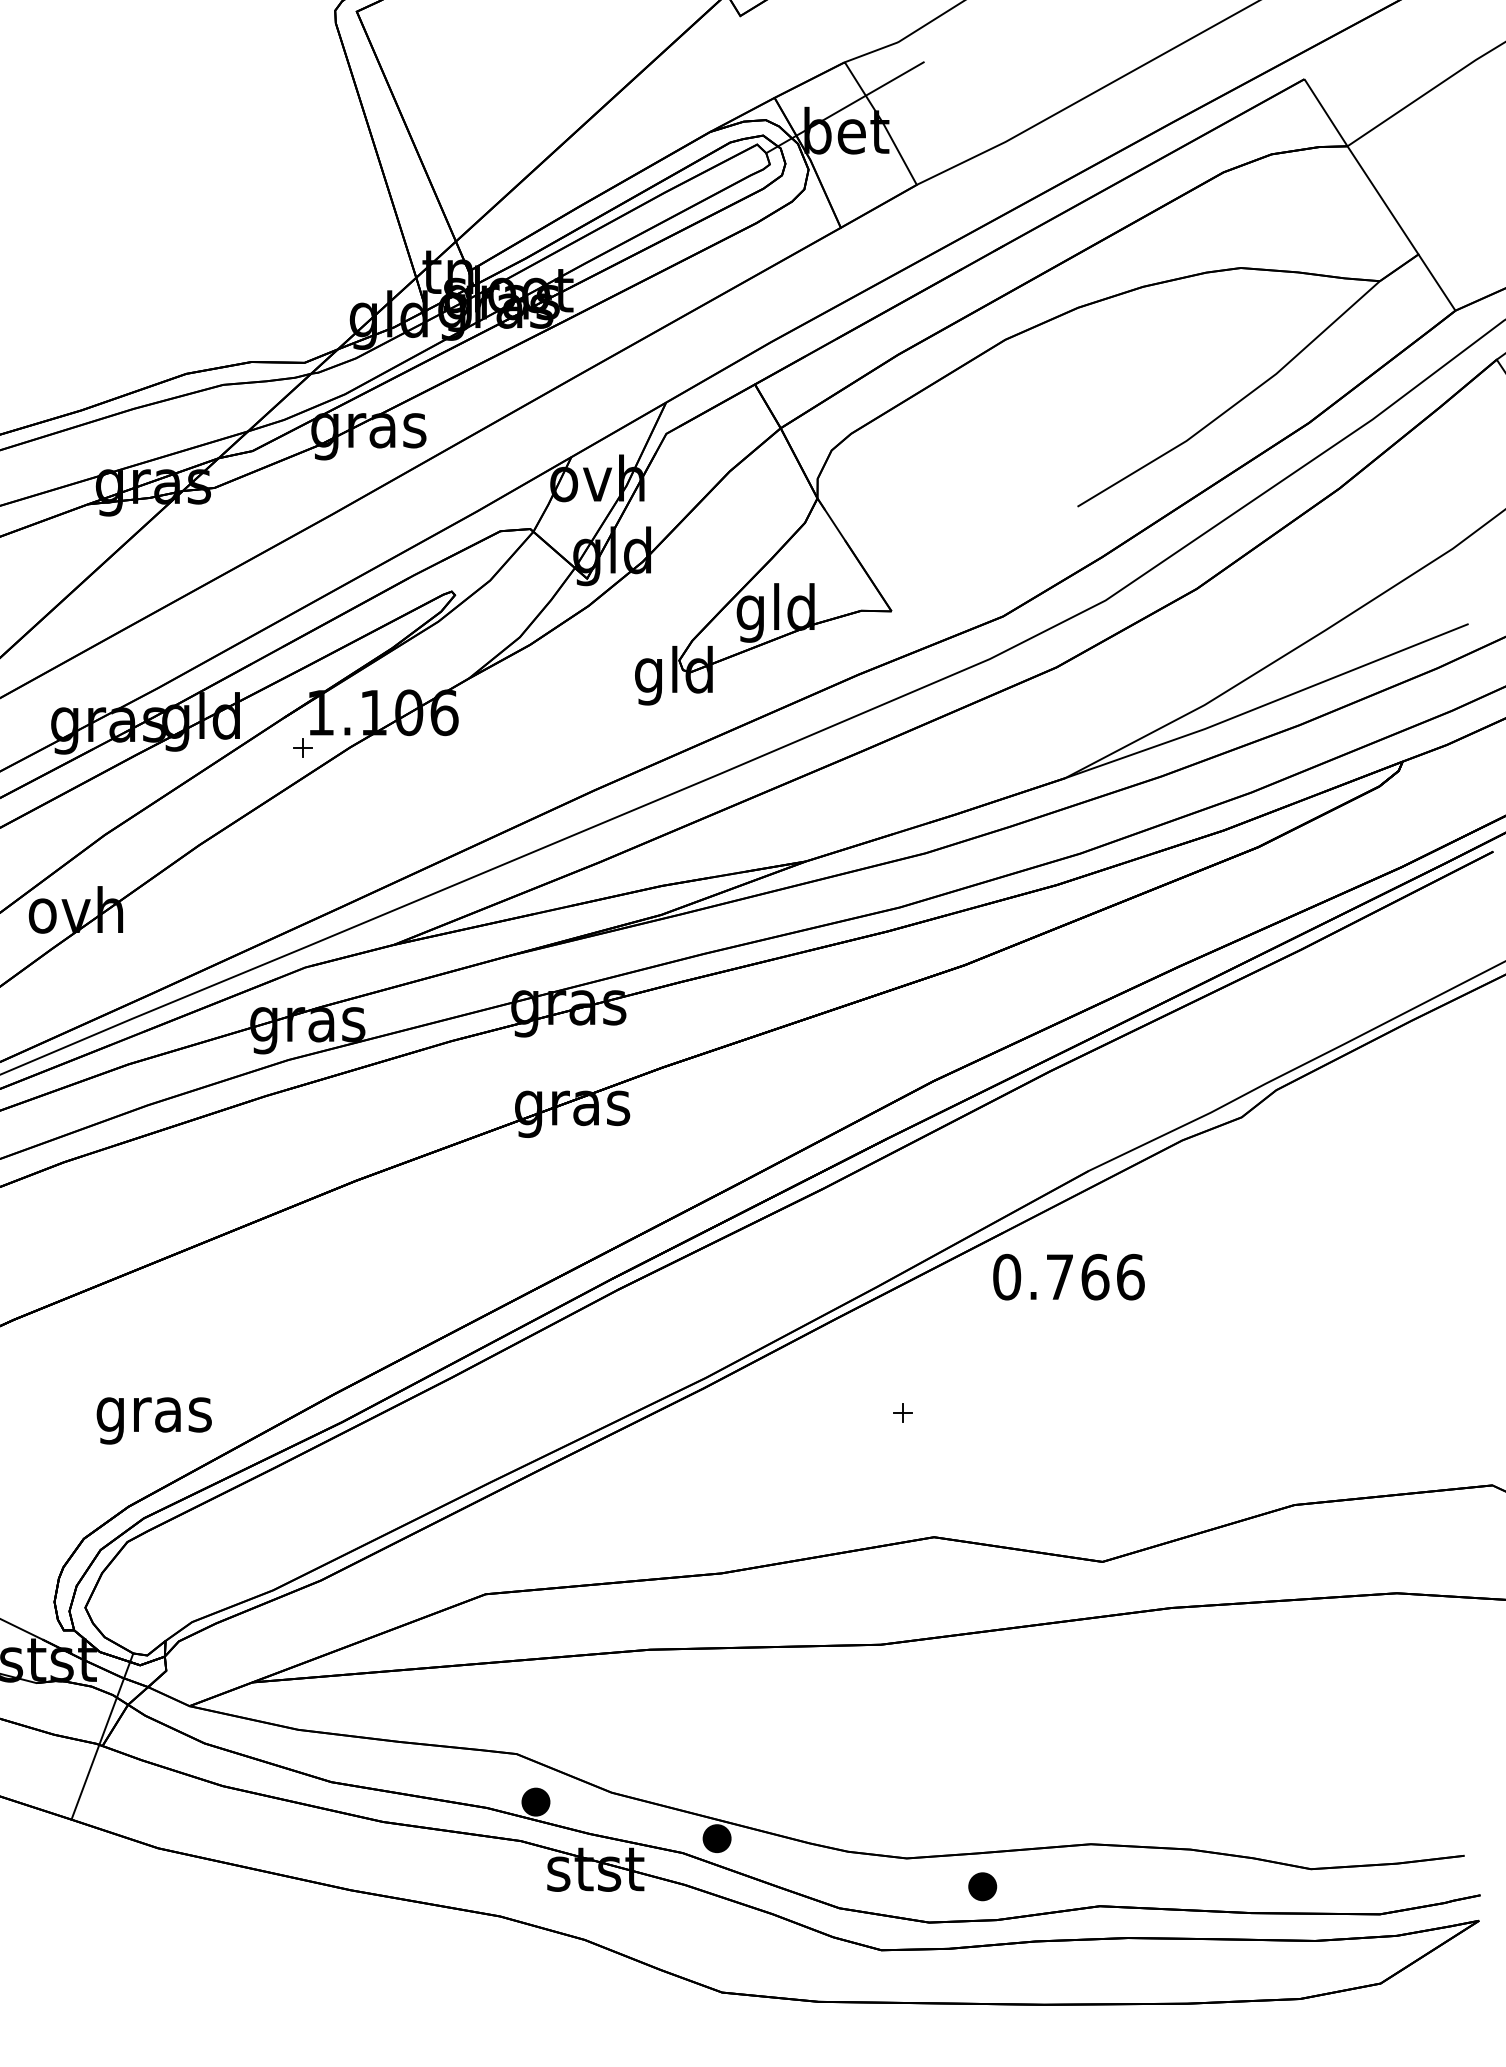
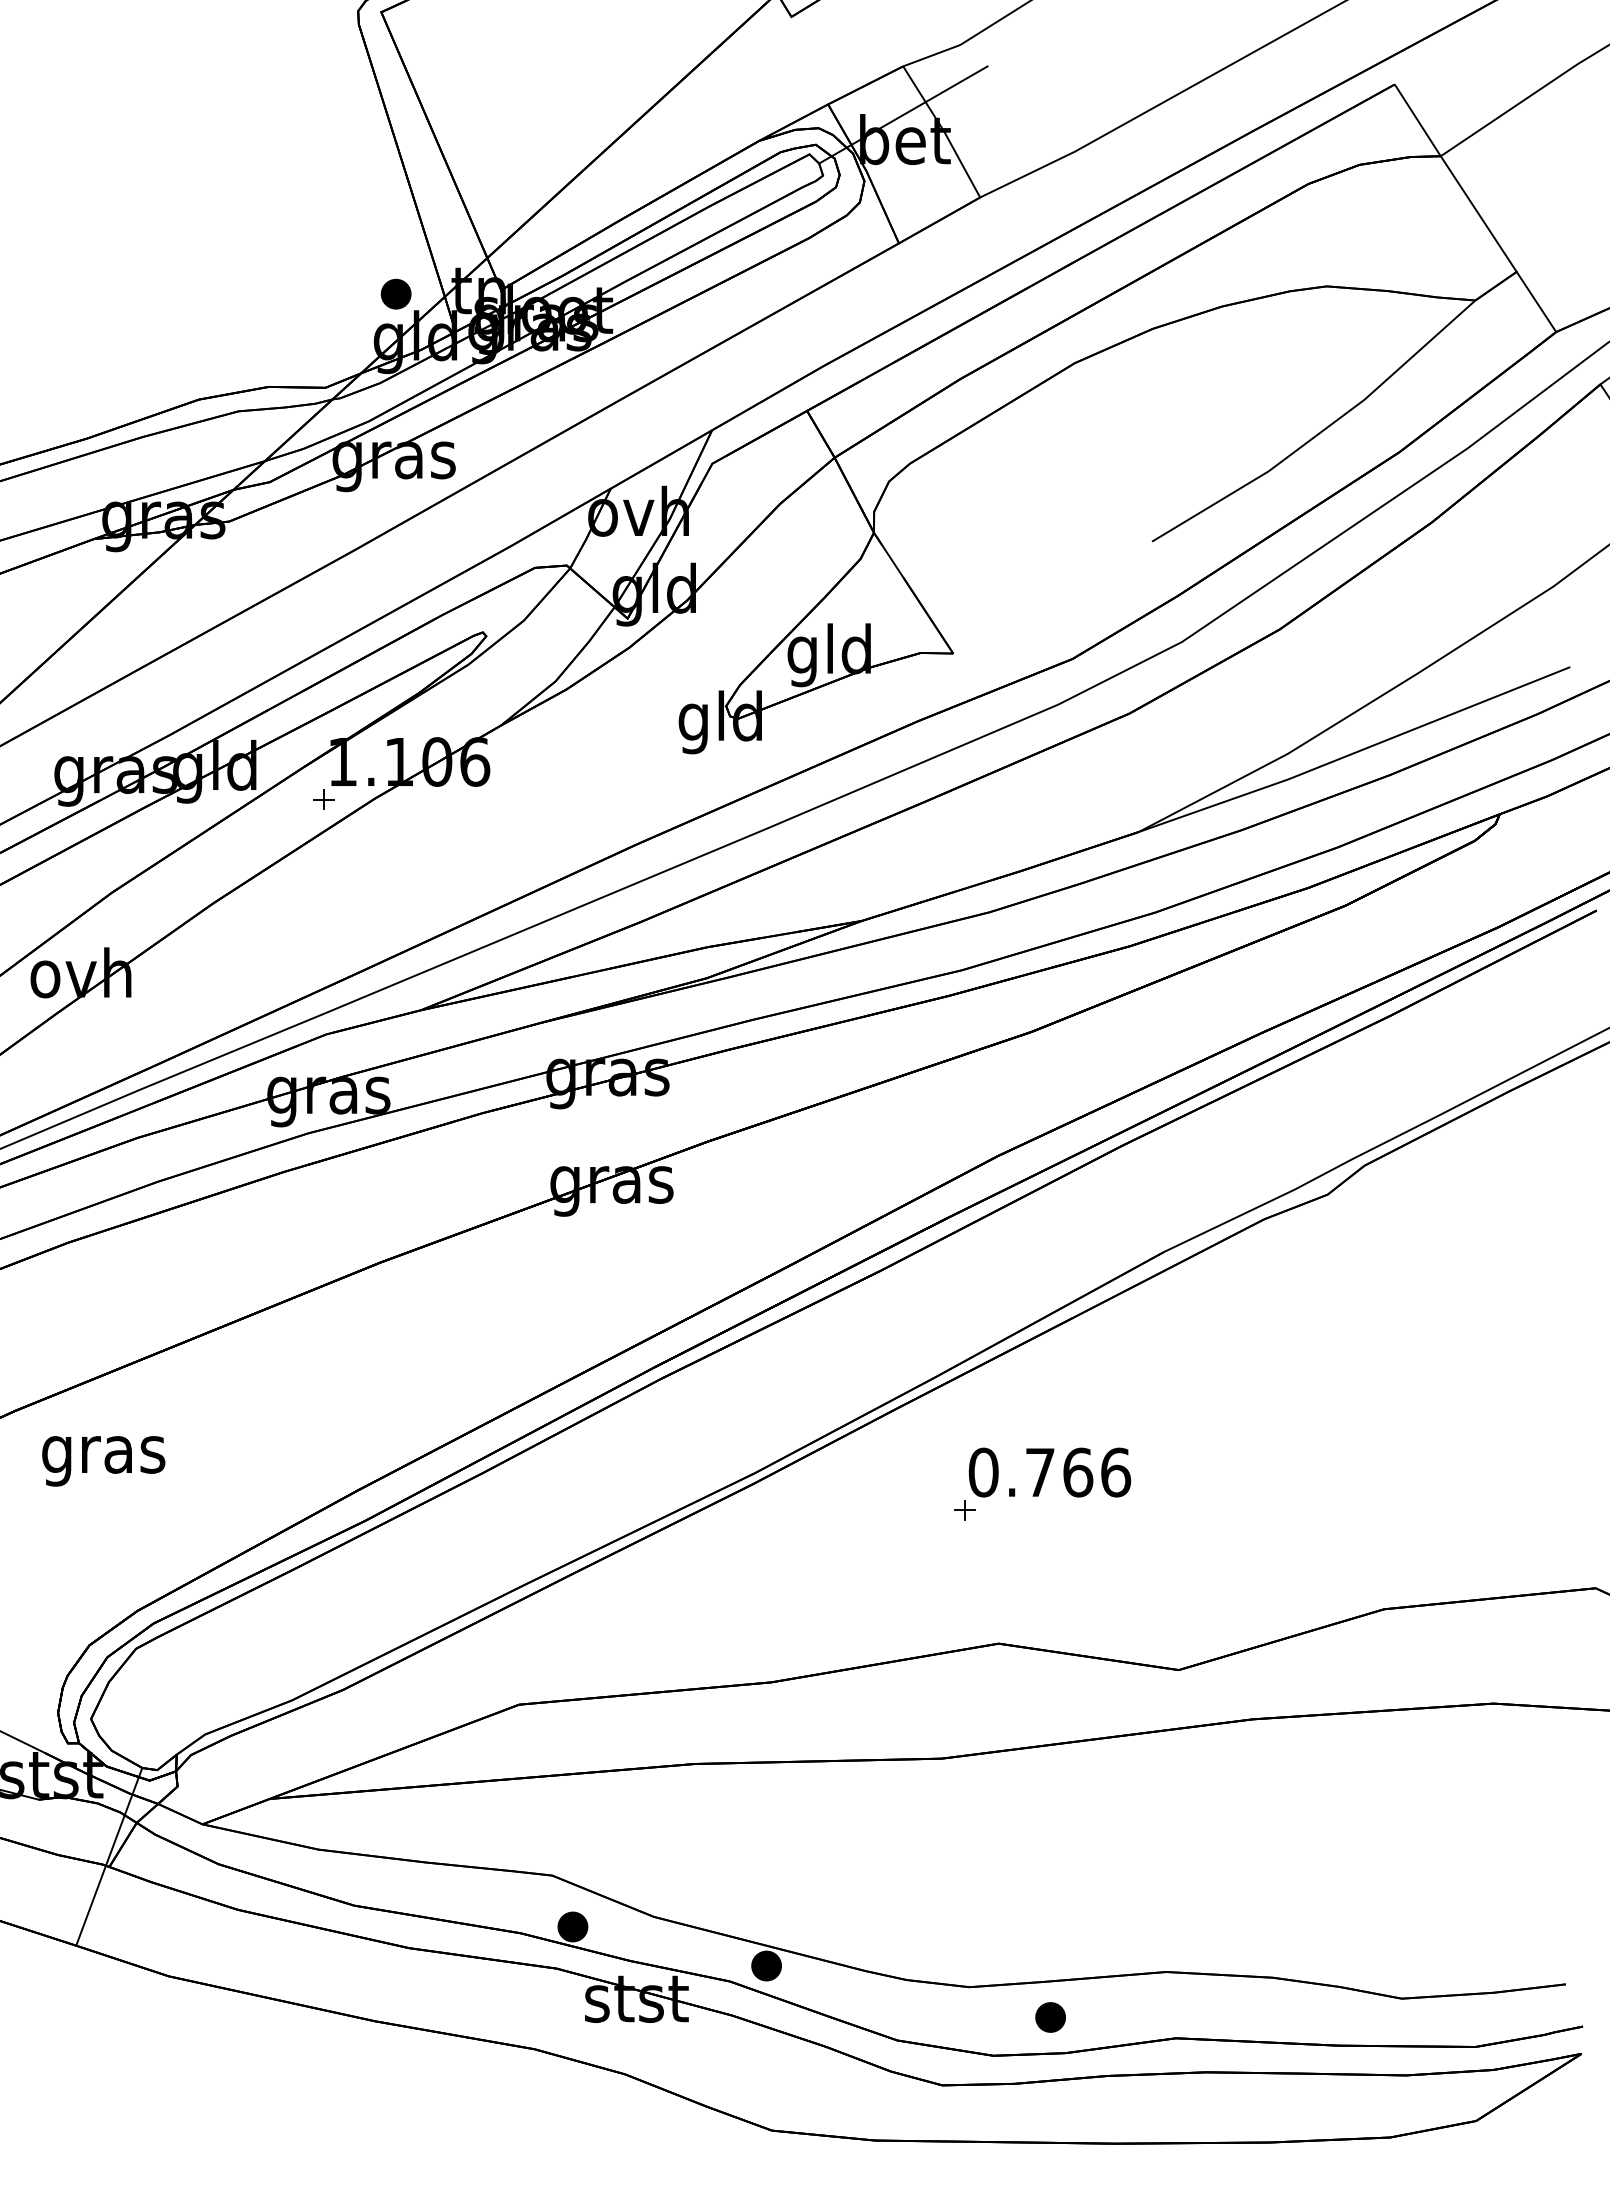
part: (370, 274) -> (395, 293), added
text: (1068, 1277) -> (1049, 1472), moved
text: (154, 1421) -> (103, 1461), moved

